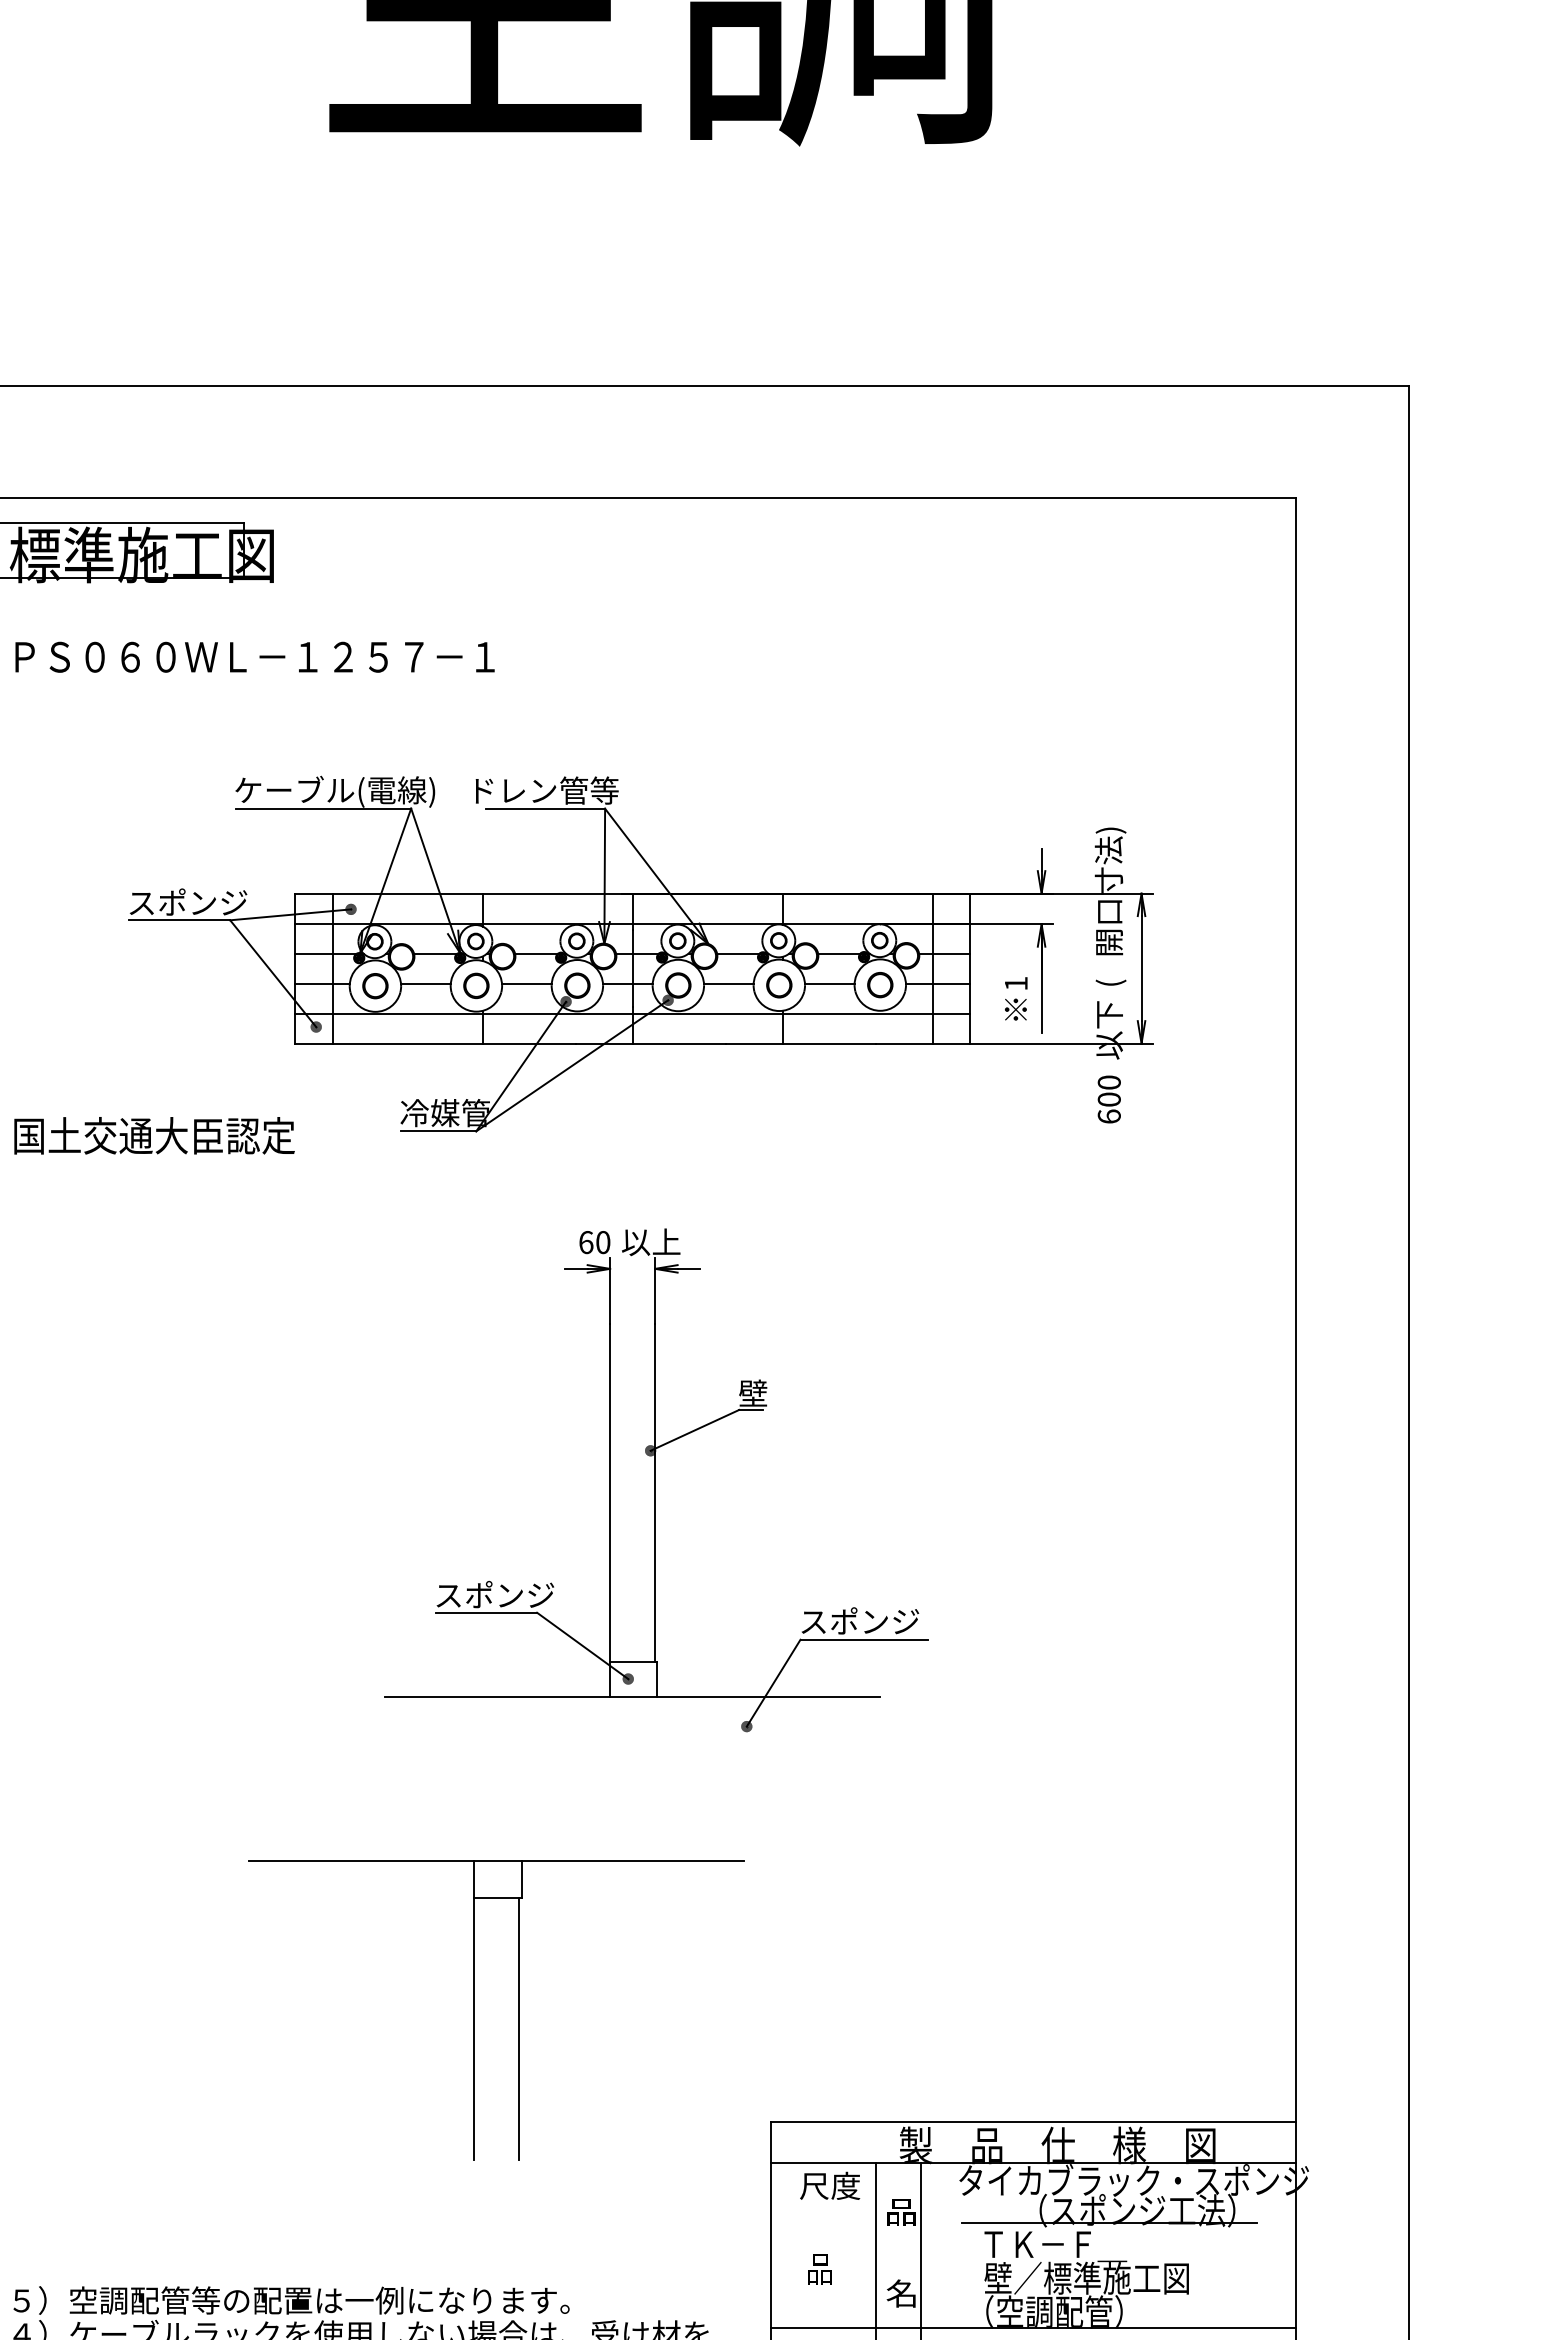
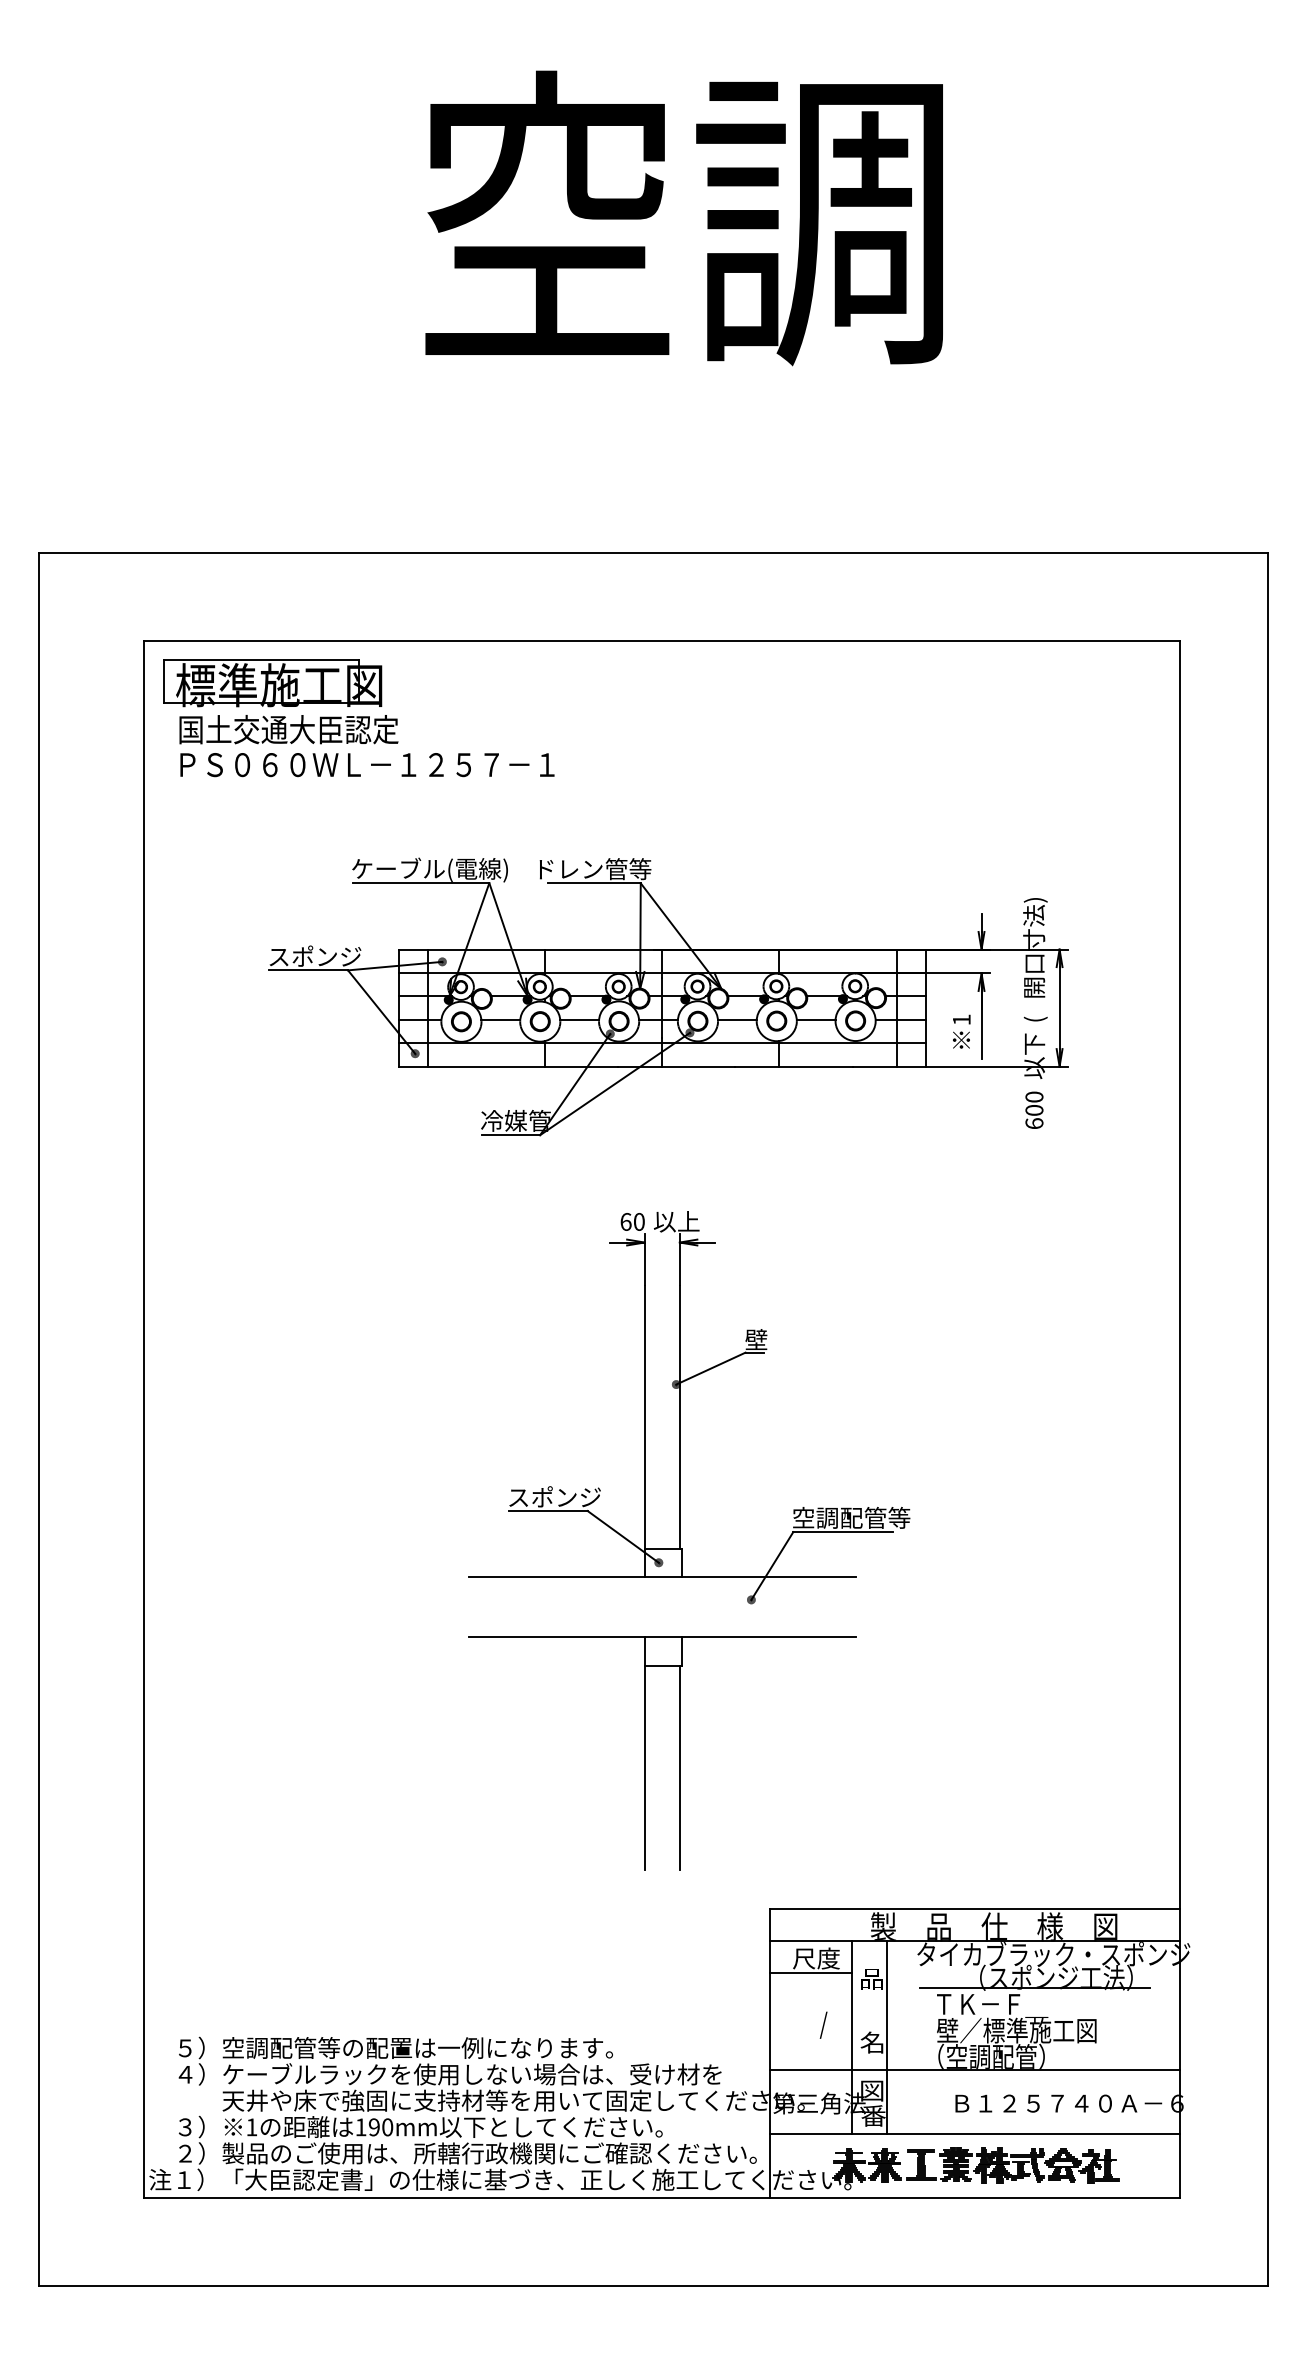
text: (153, 1135) -> (288, 729), moved
text: (875, 1621) -> (851, 1517), スポンジ -> 空調配管等
part: (475, 2010) -> (645, 1753), moved
line: (823, 2205) -> (811, 1973), added
text: (826, 2270) -> (813, 2024), 品 -> /

